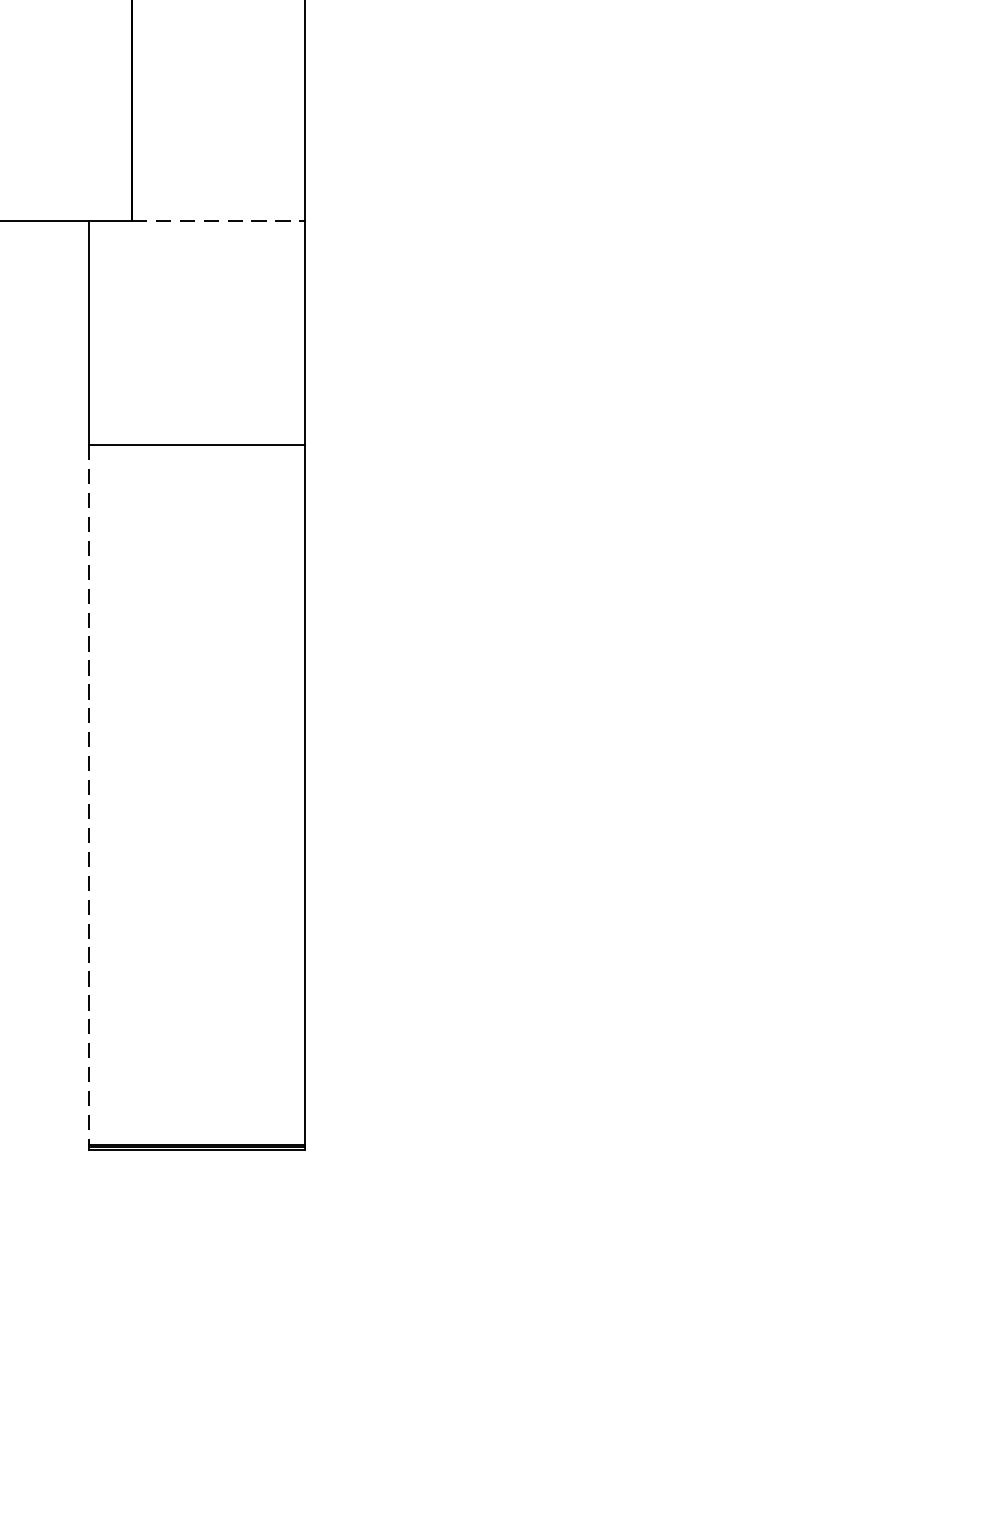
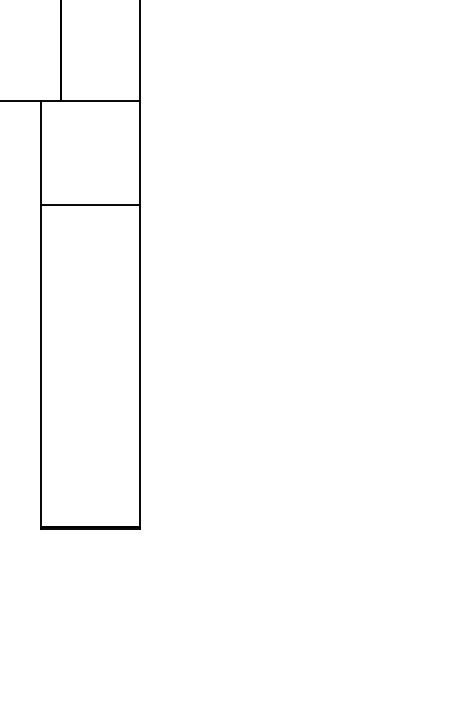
line: (218, 220) -> (100, 101), dashed -> solid
line: (88, 797) -> (40, 366), dashed -> solid

